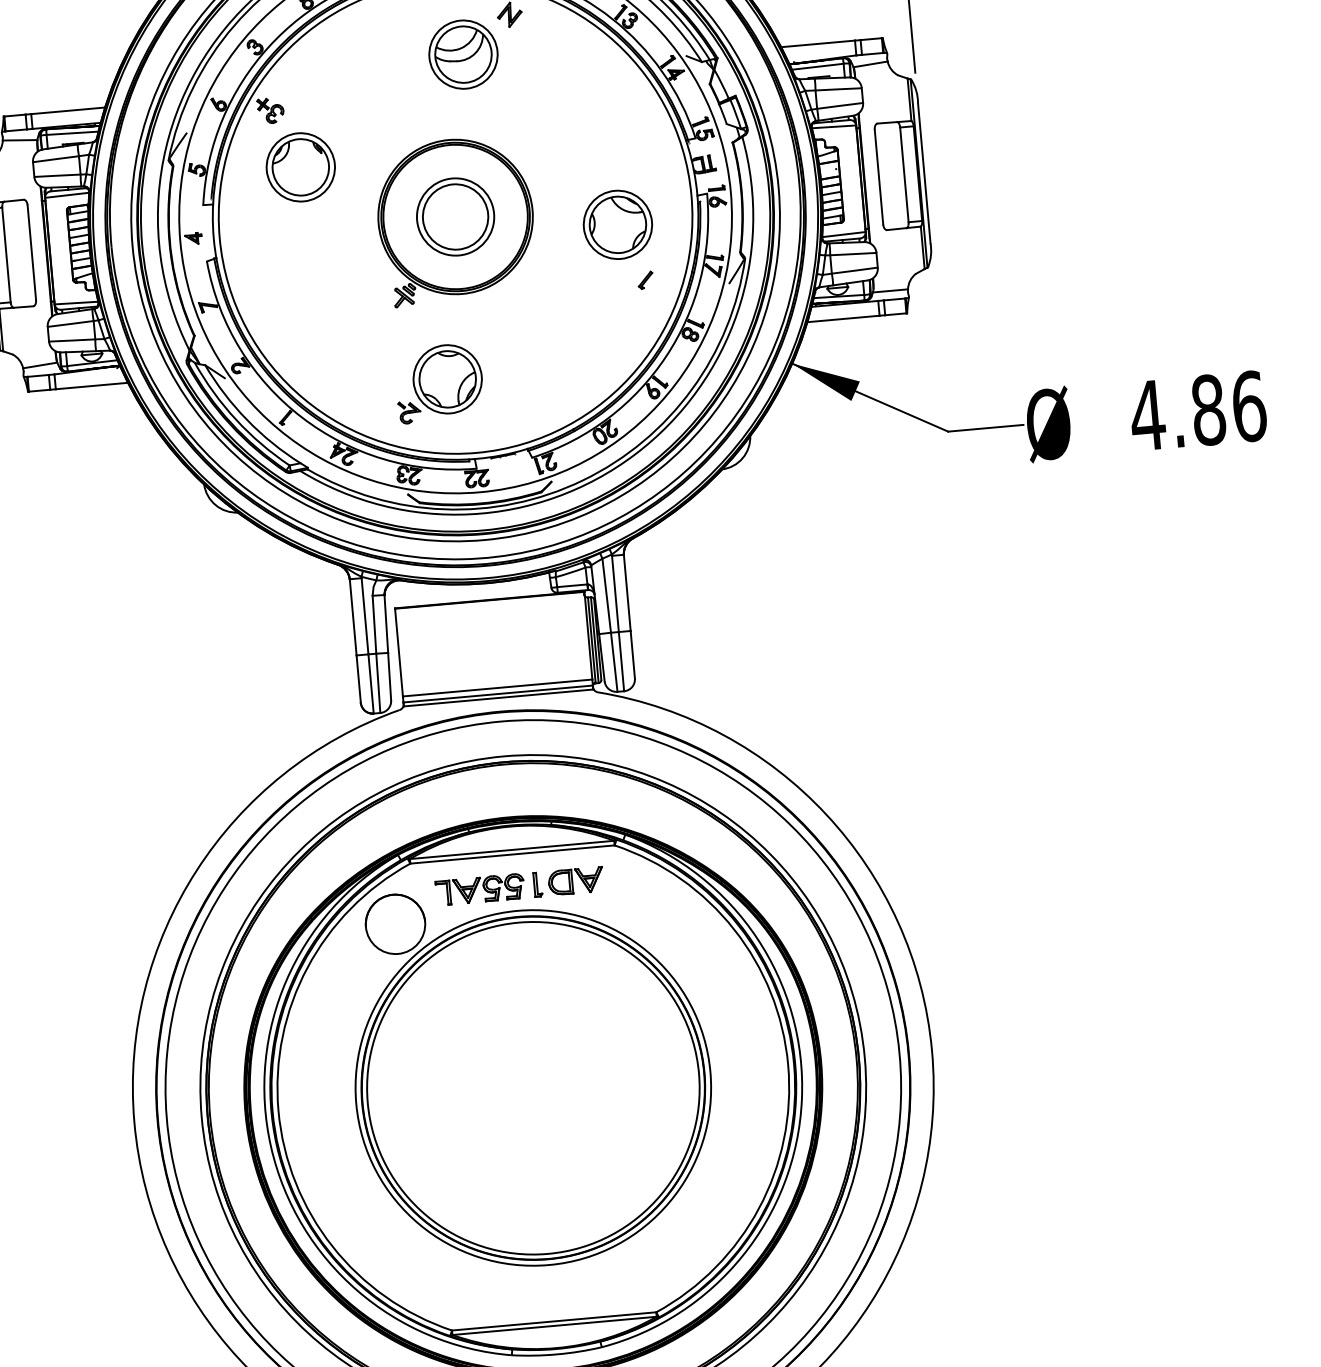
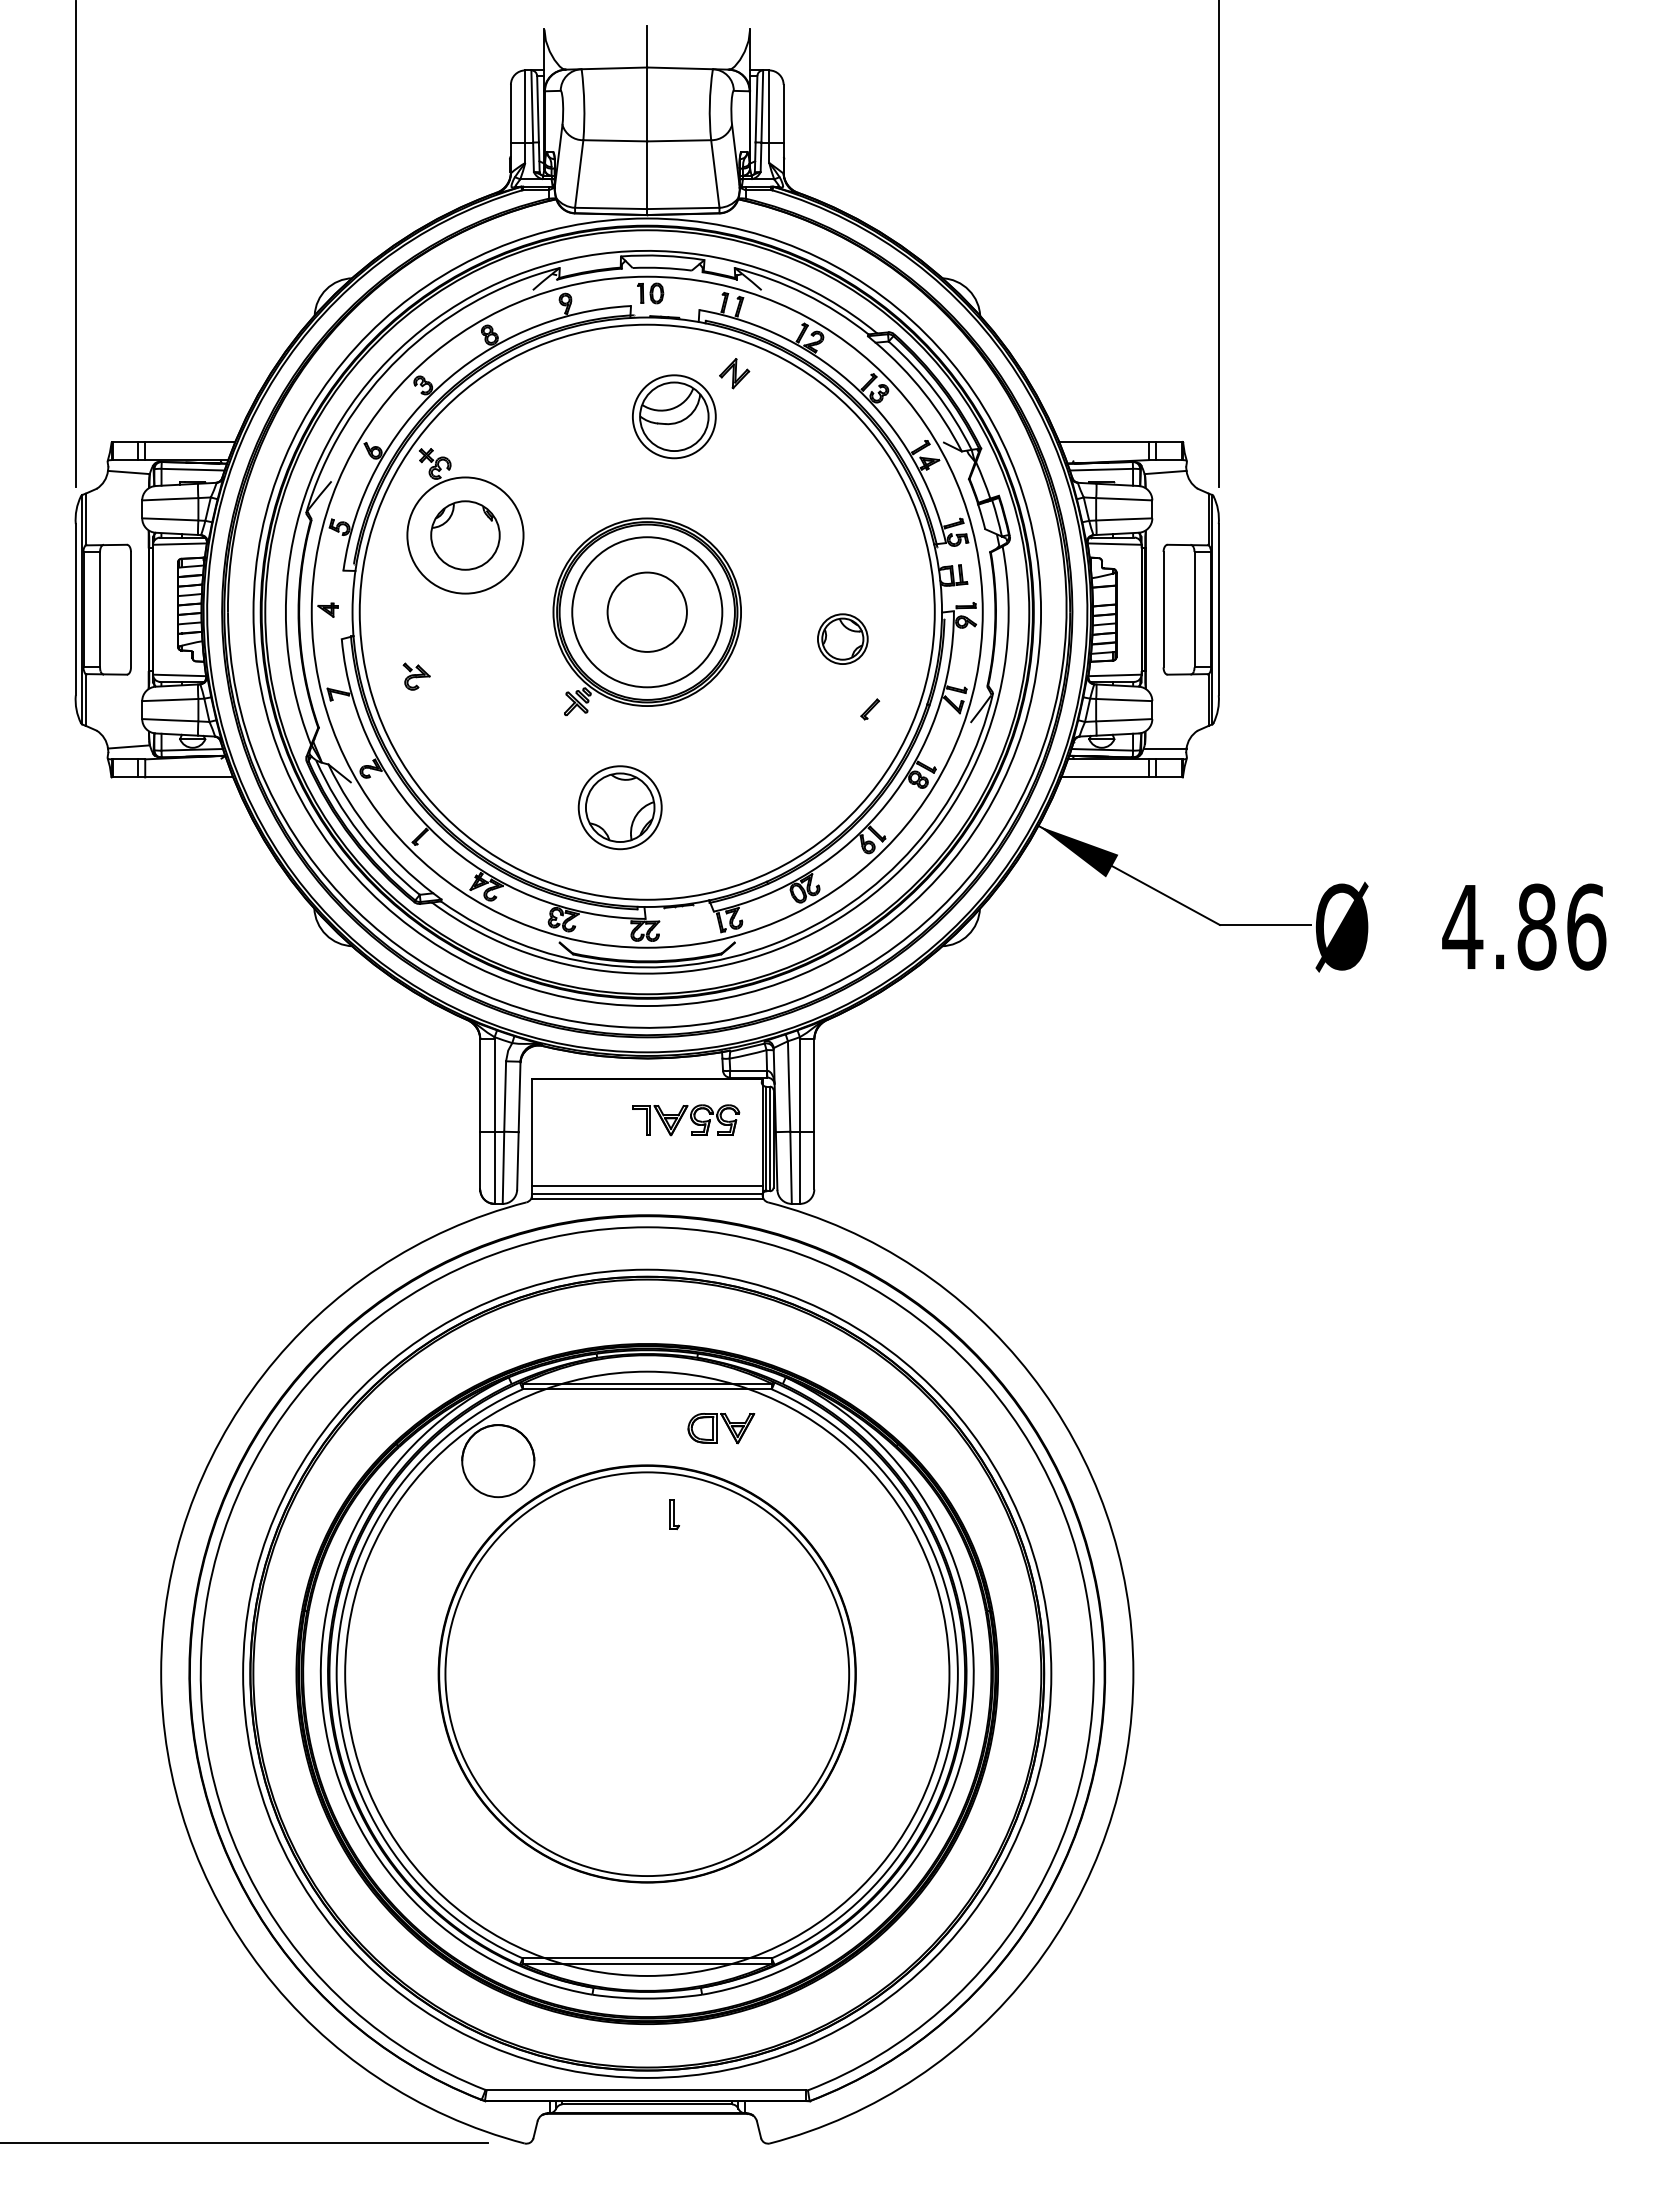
circle: (300, 167) -> (464, 535), size x1.4
circle: (455, 217) -> (647, 612), size x1.6
part: (617, 224) -> (842, 638), size x0.6
part: (409, 412) -> (416, 676), moved
part: (537, 884) -> (674, 1514), moved
part: (480, 889) -> (686, 1120), moved
circle: (533, 1087) -> (647, 1673), size x1.4

